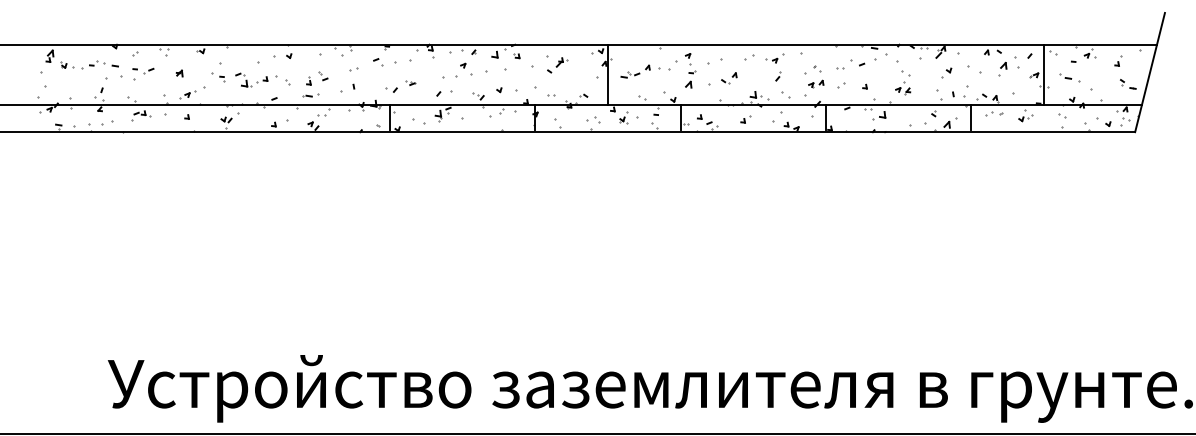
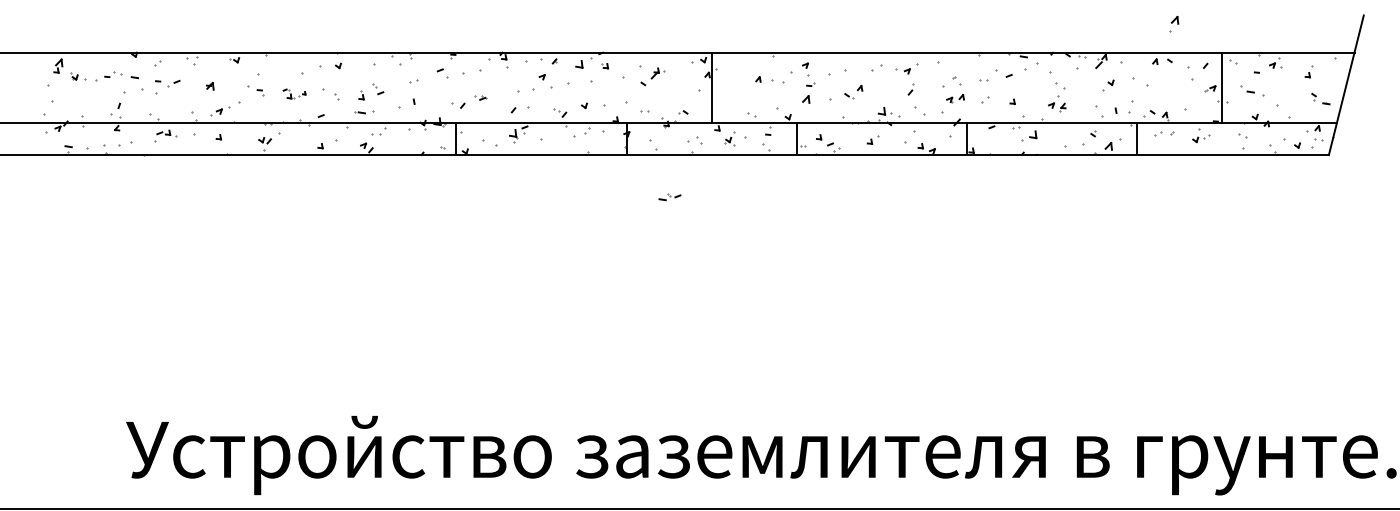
part: (1003, 68) -> (1174, 23), moved
part: (630, 75) -> (669, 197), moved
part: (251, 79) -> (294, 93), size x0.6

